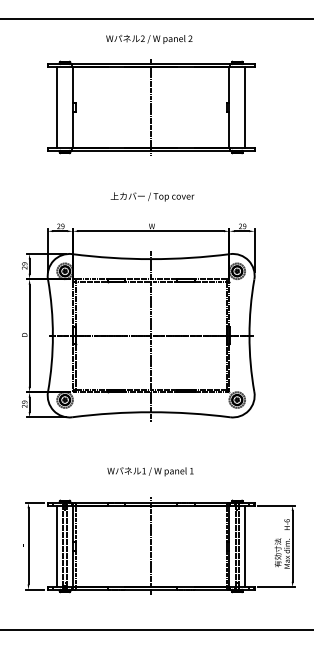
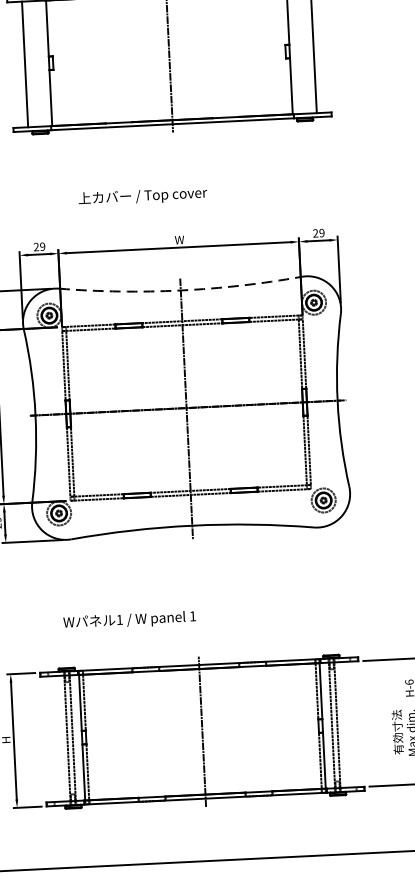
text: (152, 196) -> (142, 195), moved
arc: (151, 259) -> (181, 290), solid -> dashed
text: (150, 471) -> (129, 620), moved
line: (57, 546) -> (58, 739), removed
line: (245, 546) -> (347, 724), removed

